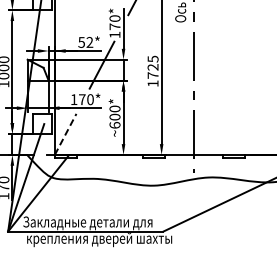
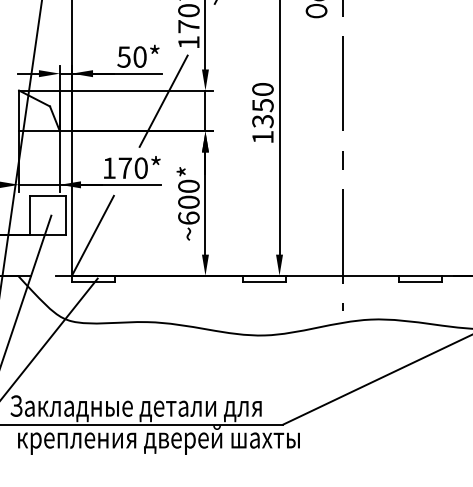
text: (89, 42) -> (139, 57), 52* -> 50*
text: (152, 66) -> (261, 103), 1725 -> 1350
line: (65, 133) -> (92, 234), dashed -> solid

